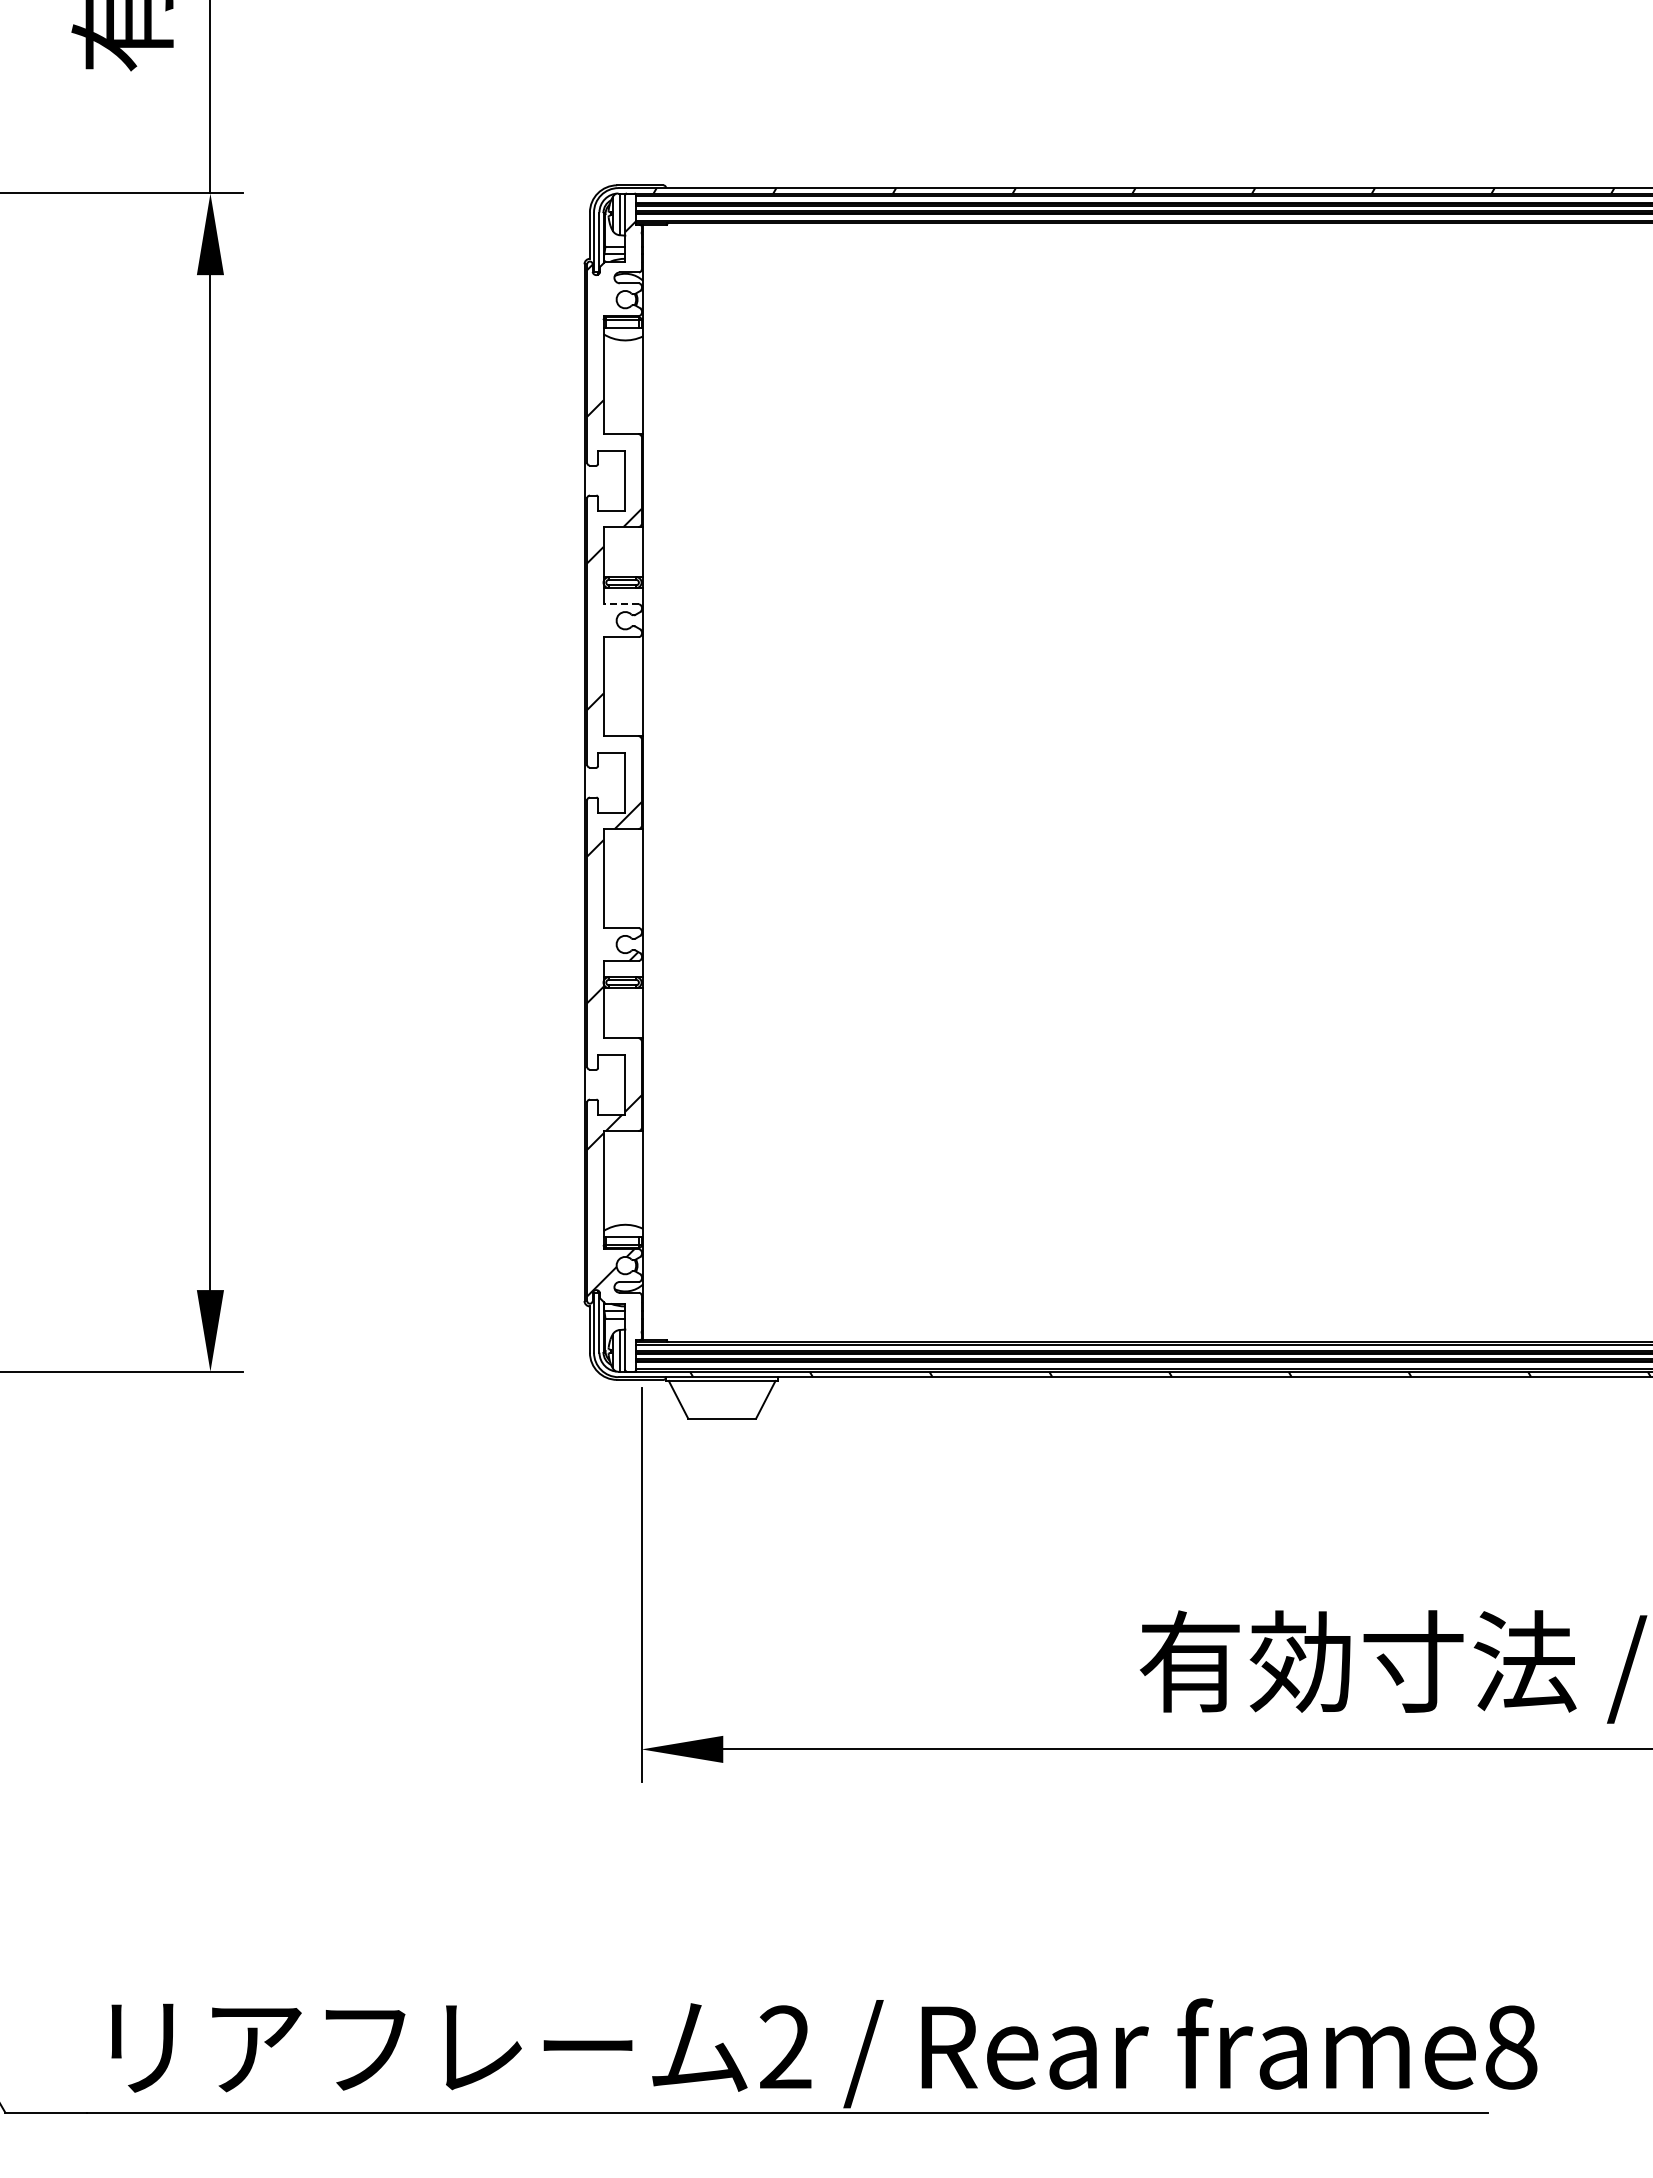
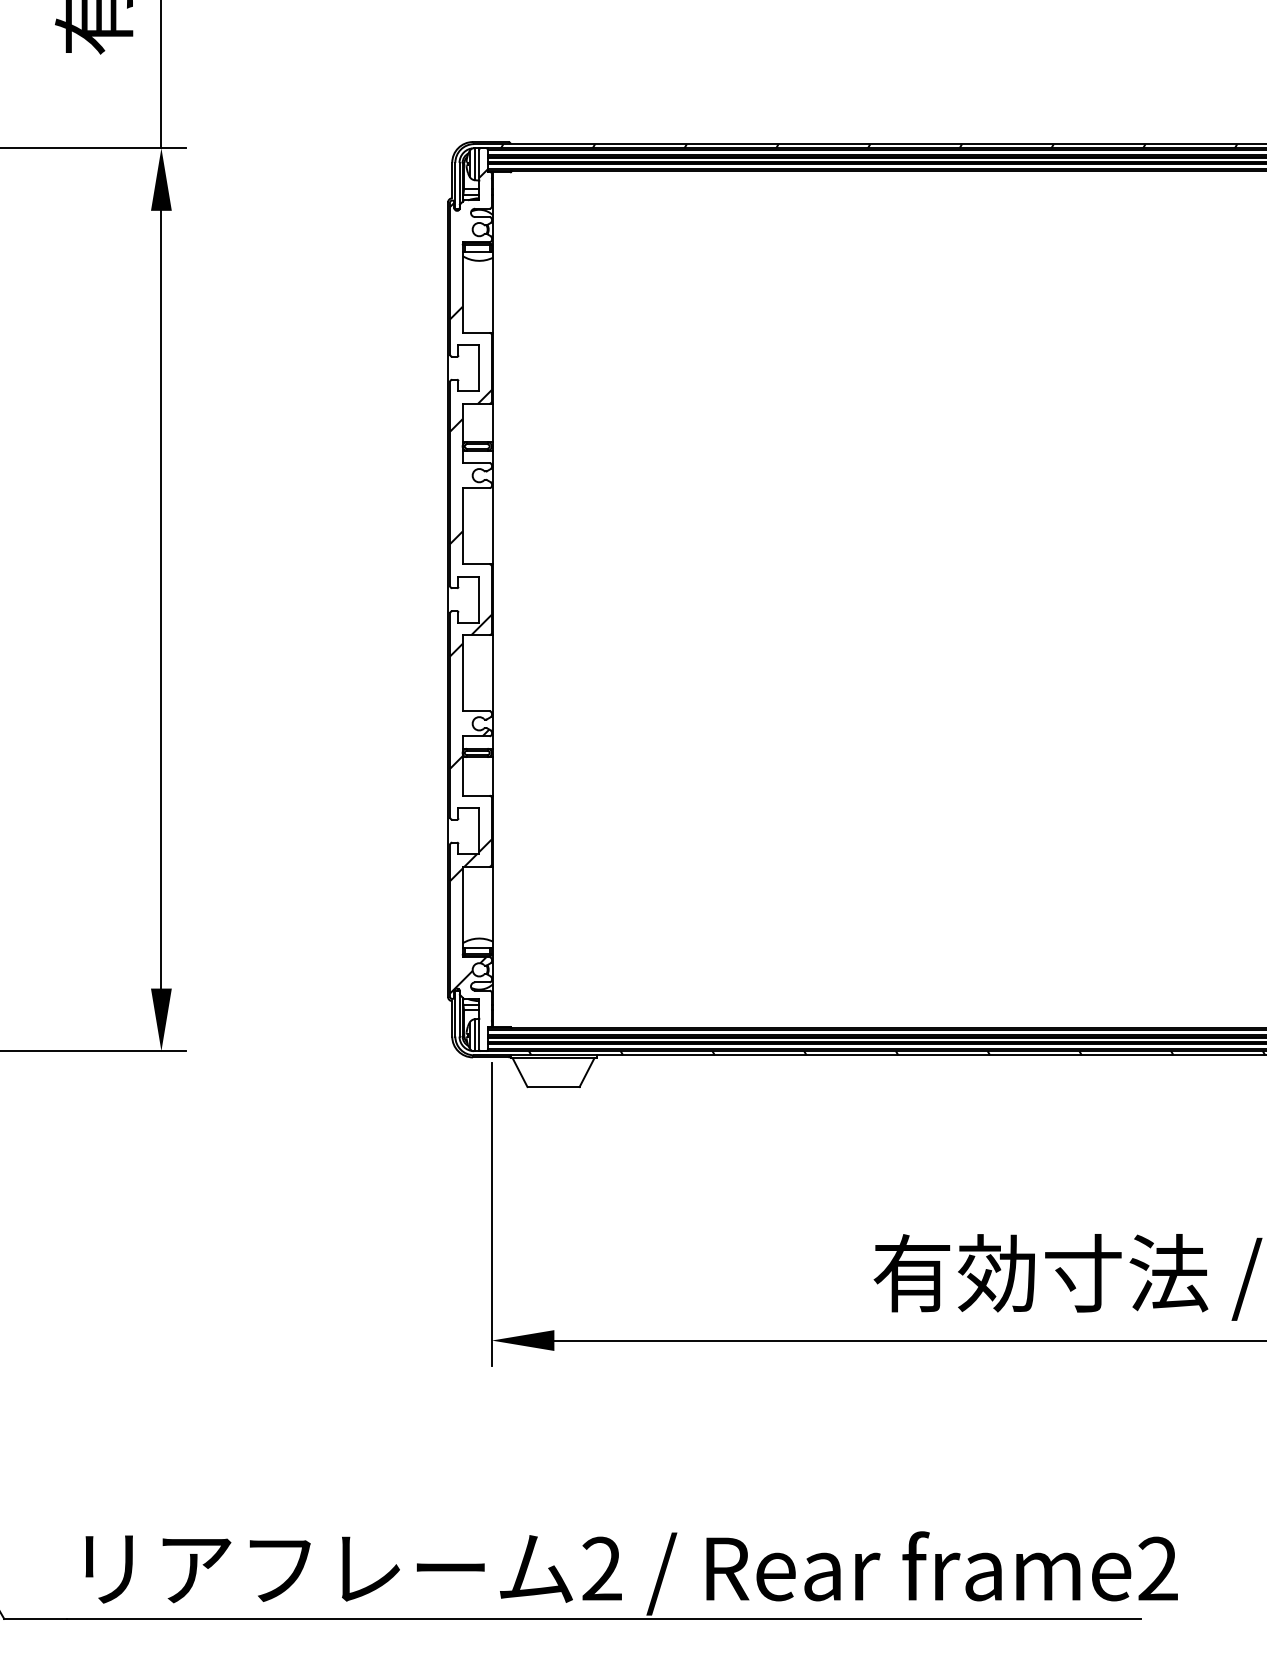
line: (621, 604) -> (476, 463), dashed -> solid
text: (1511, 2047) -> (1158, 1568), frame8 -> frame2

